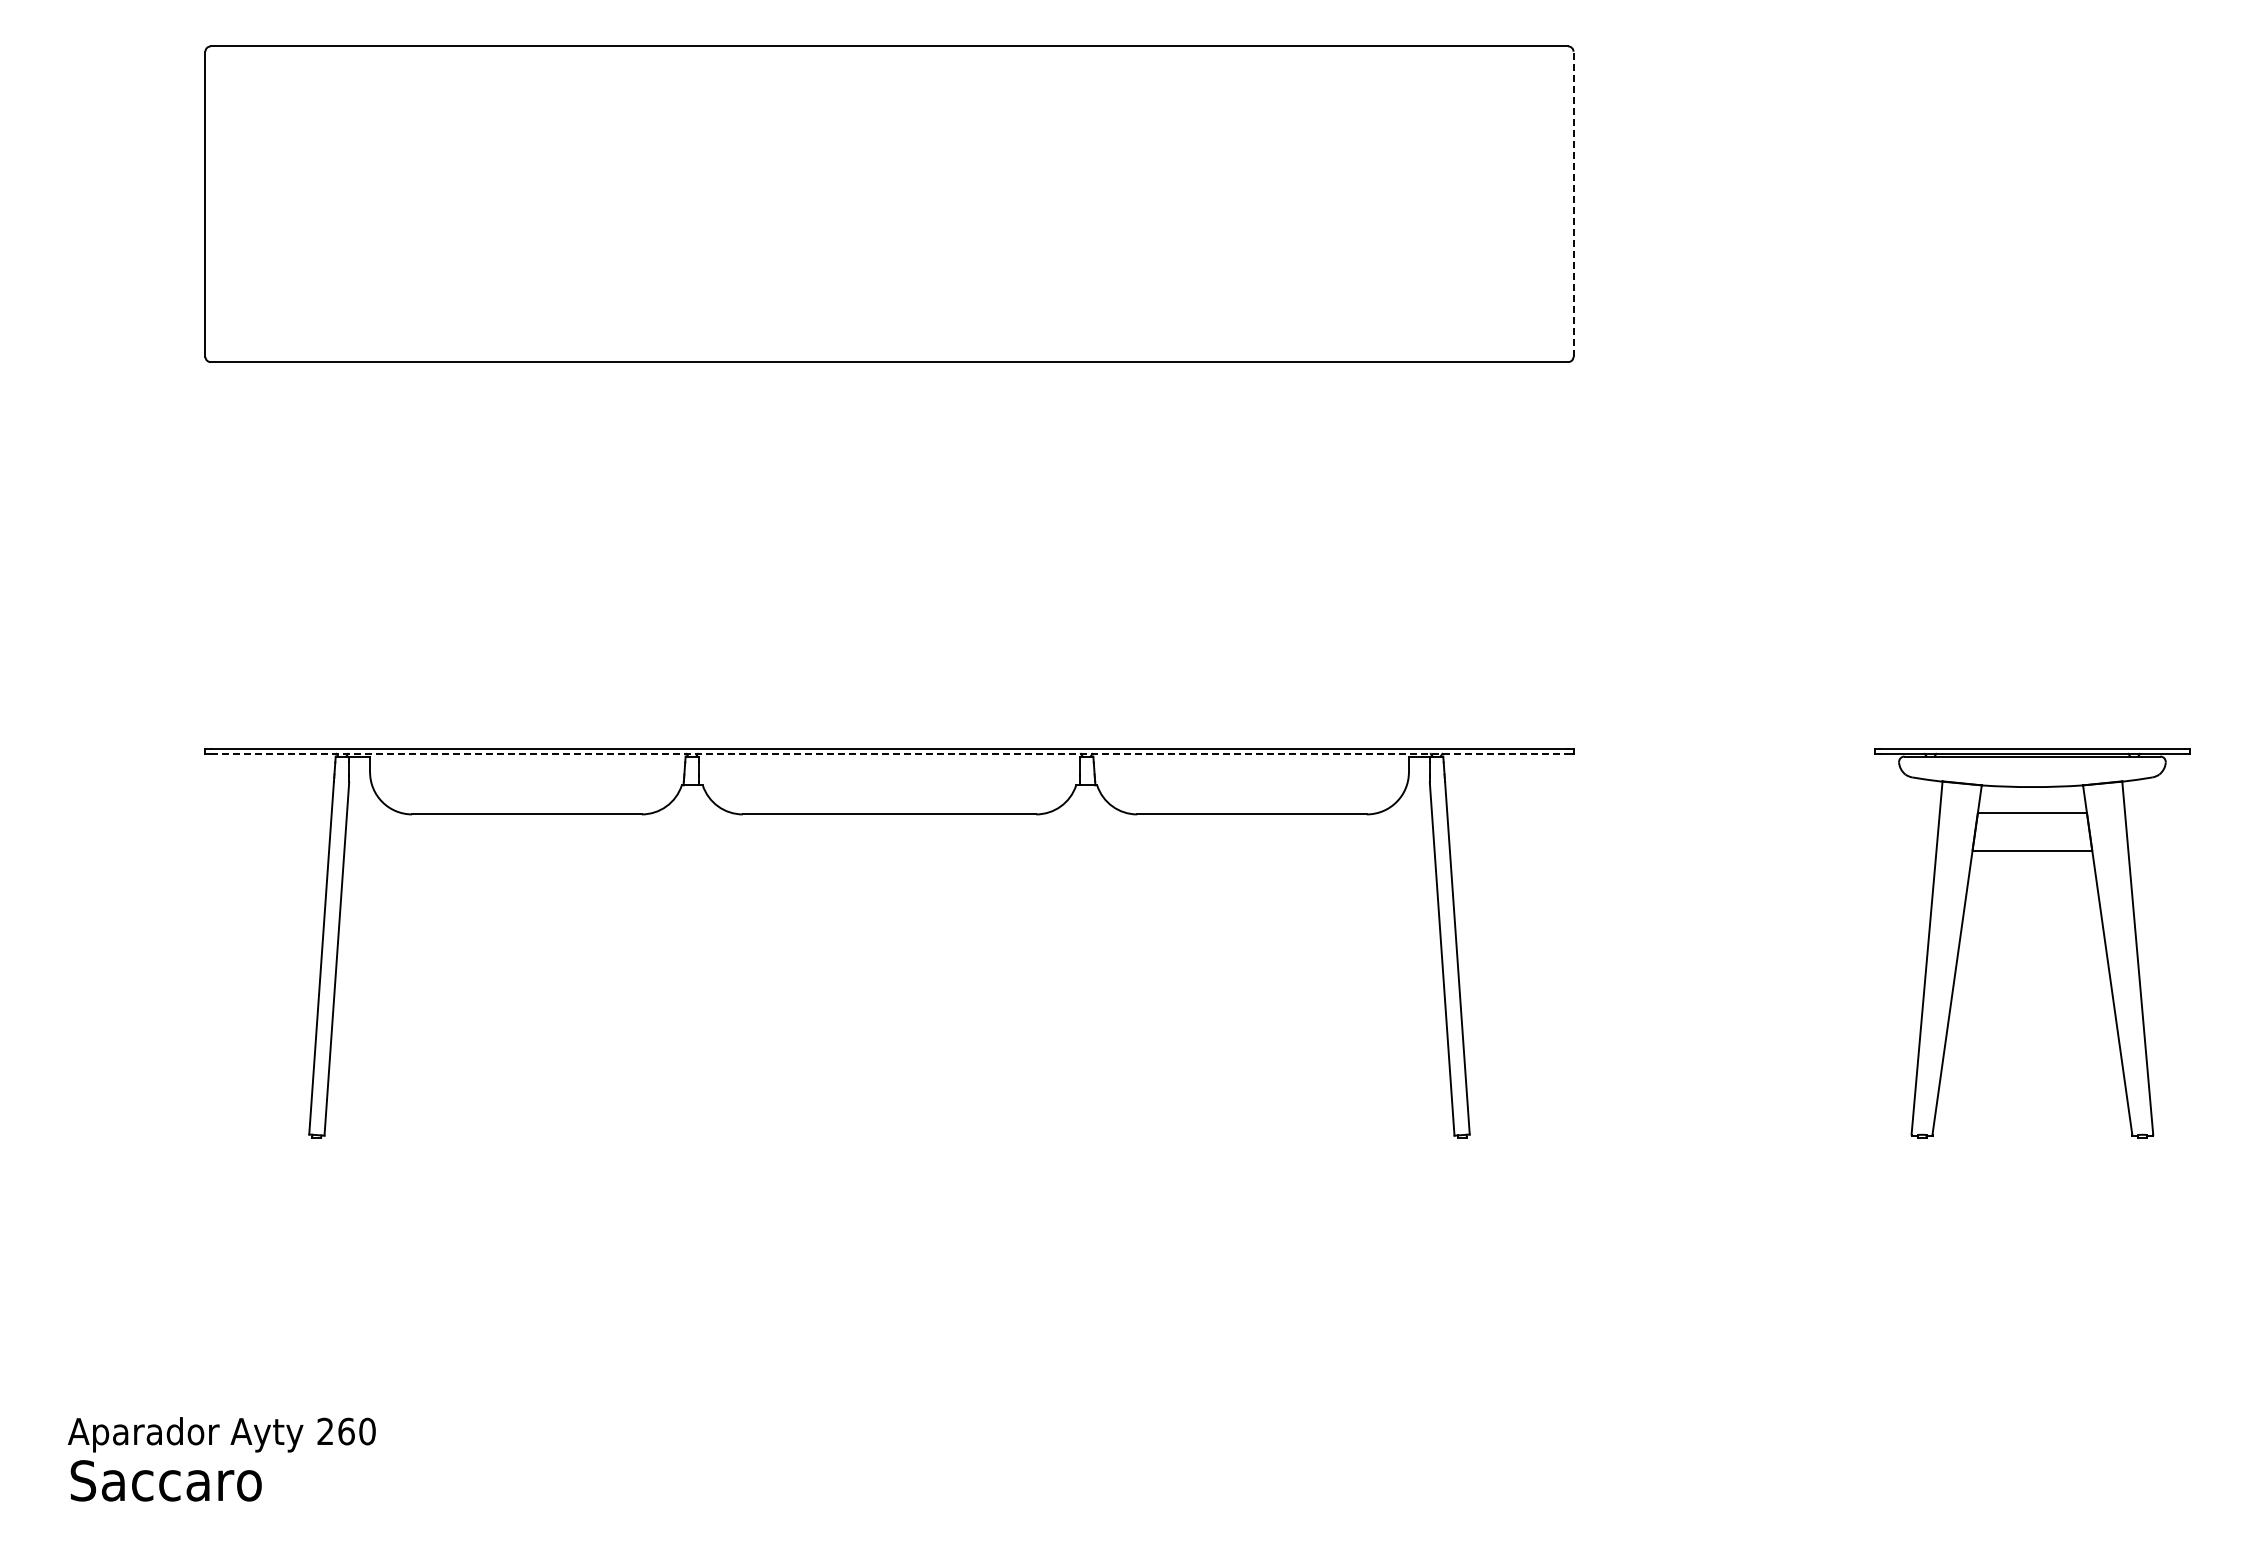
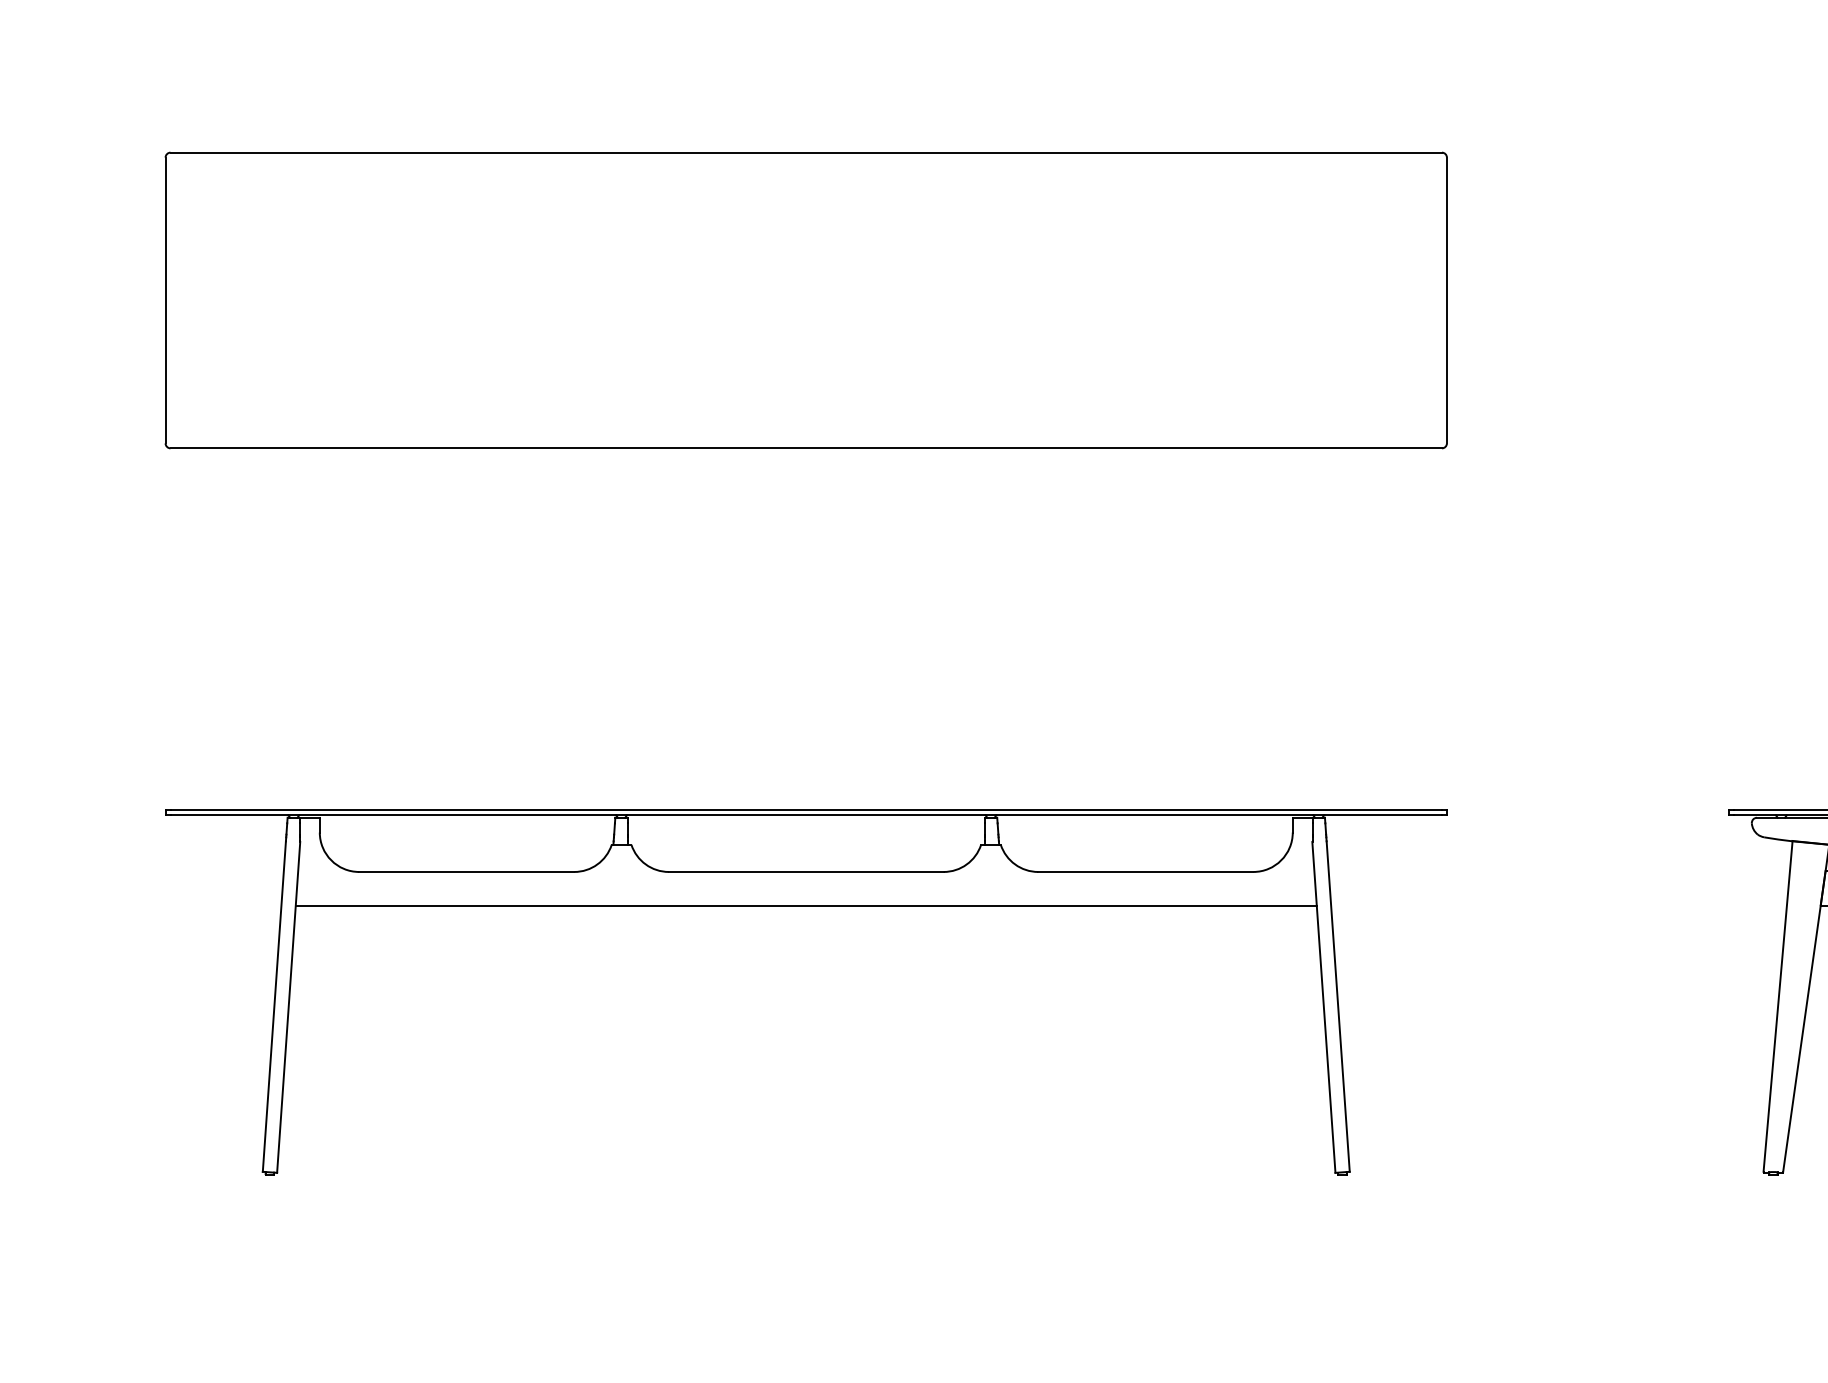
line: (1573, 204) -> (1446, 300), dashed -> solid
line: (889, 753) -> (806, 814), dashed -> solid
line: (889, 851) -> (806, 906), added

